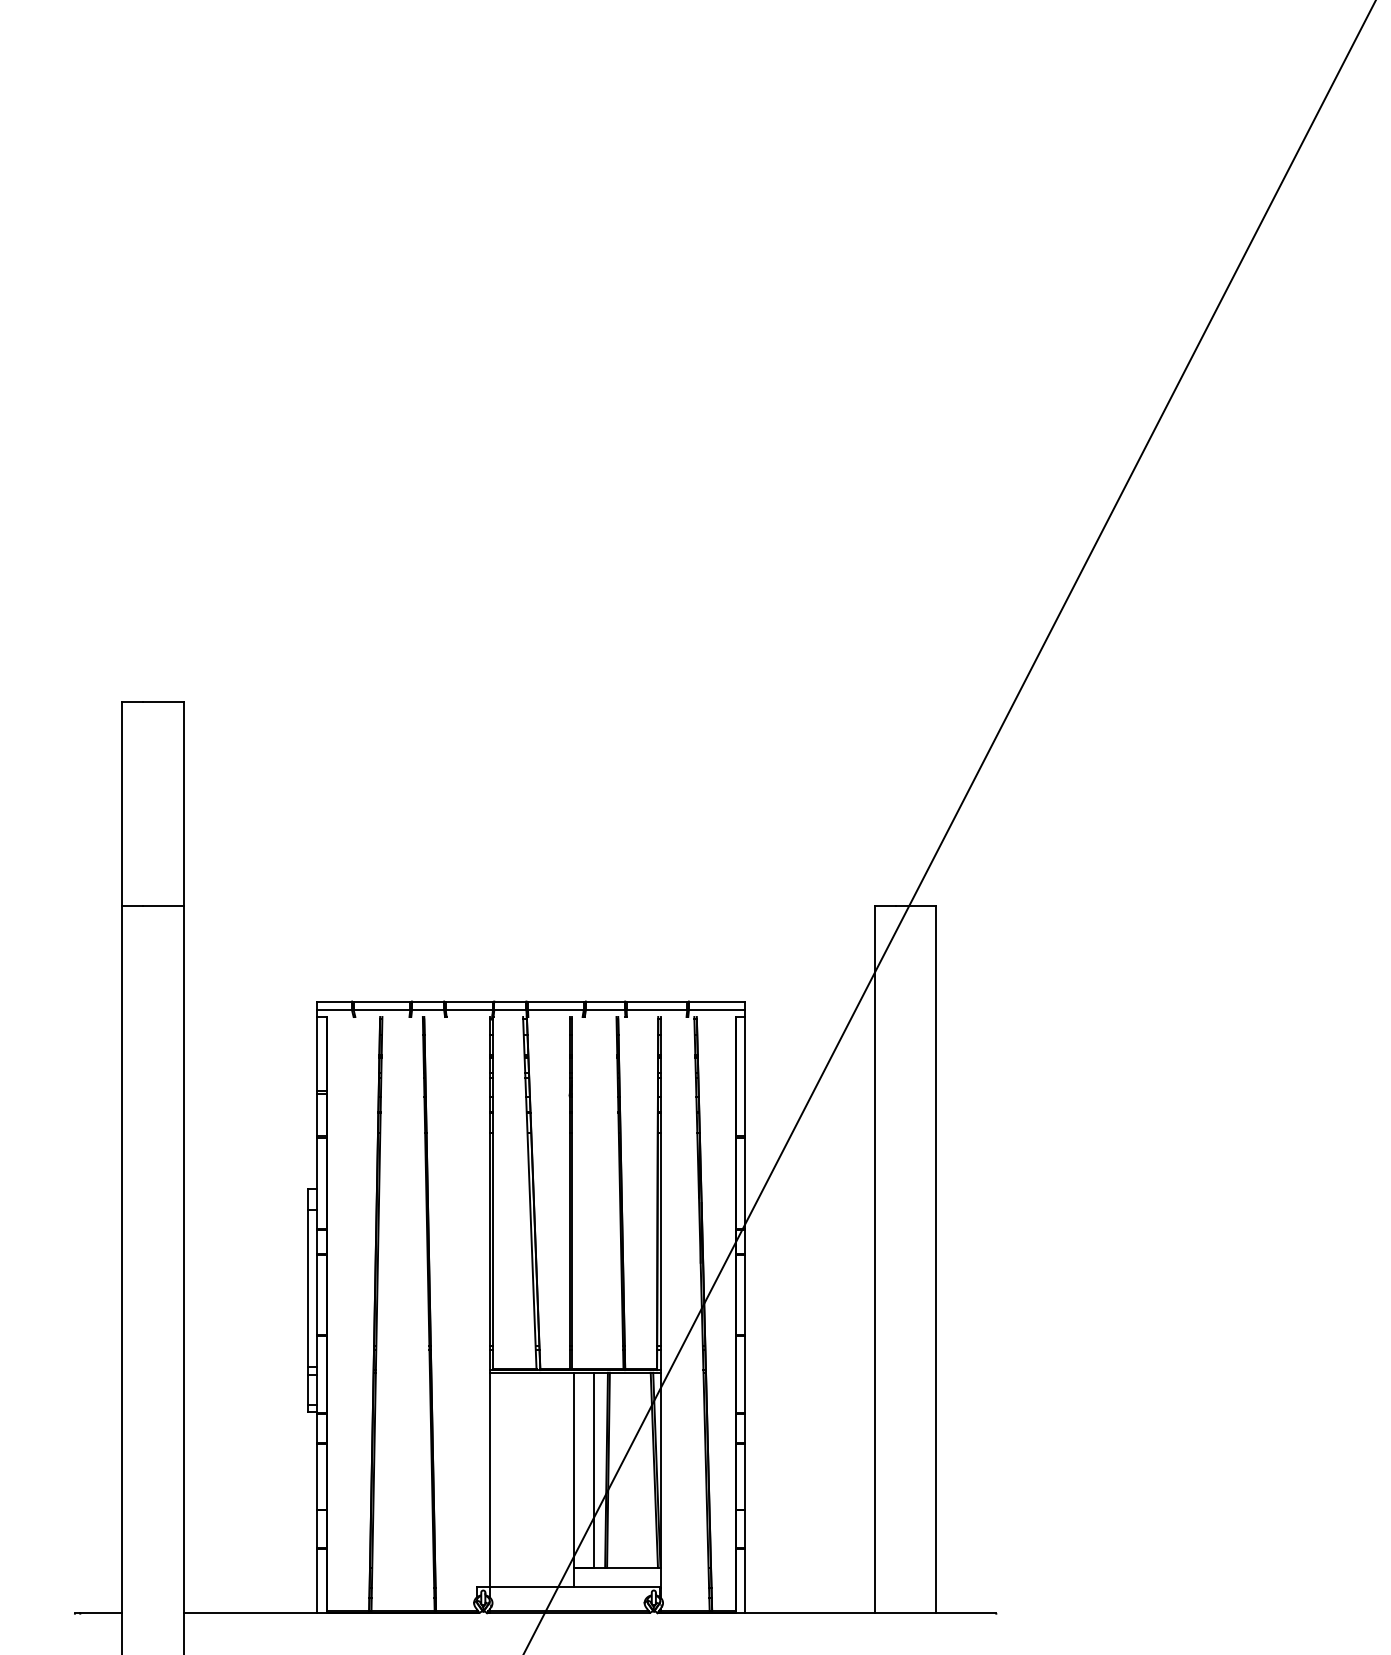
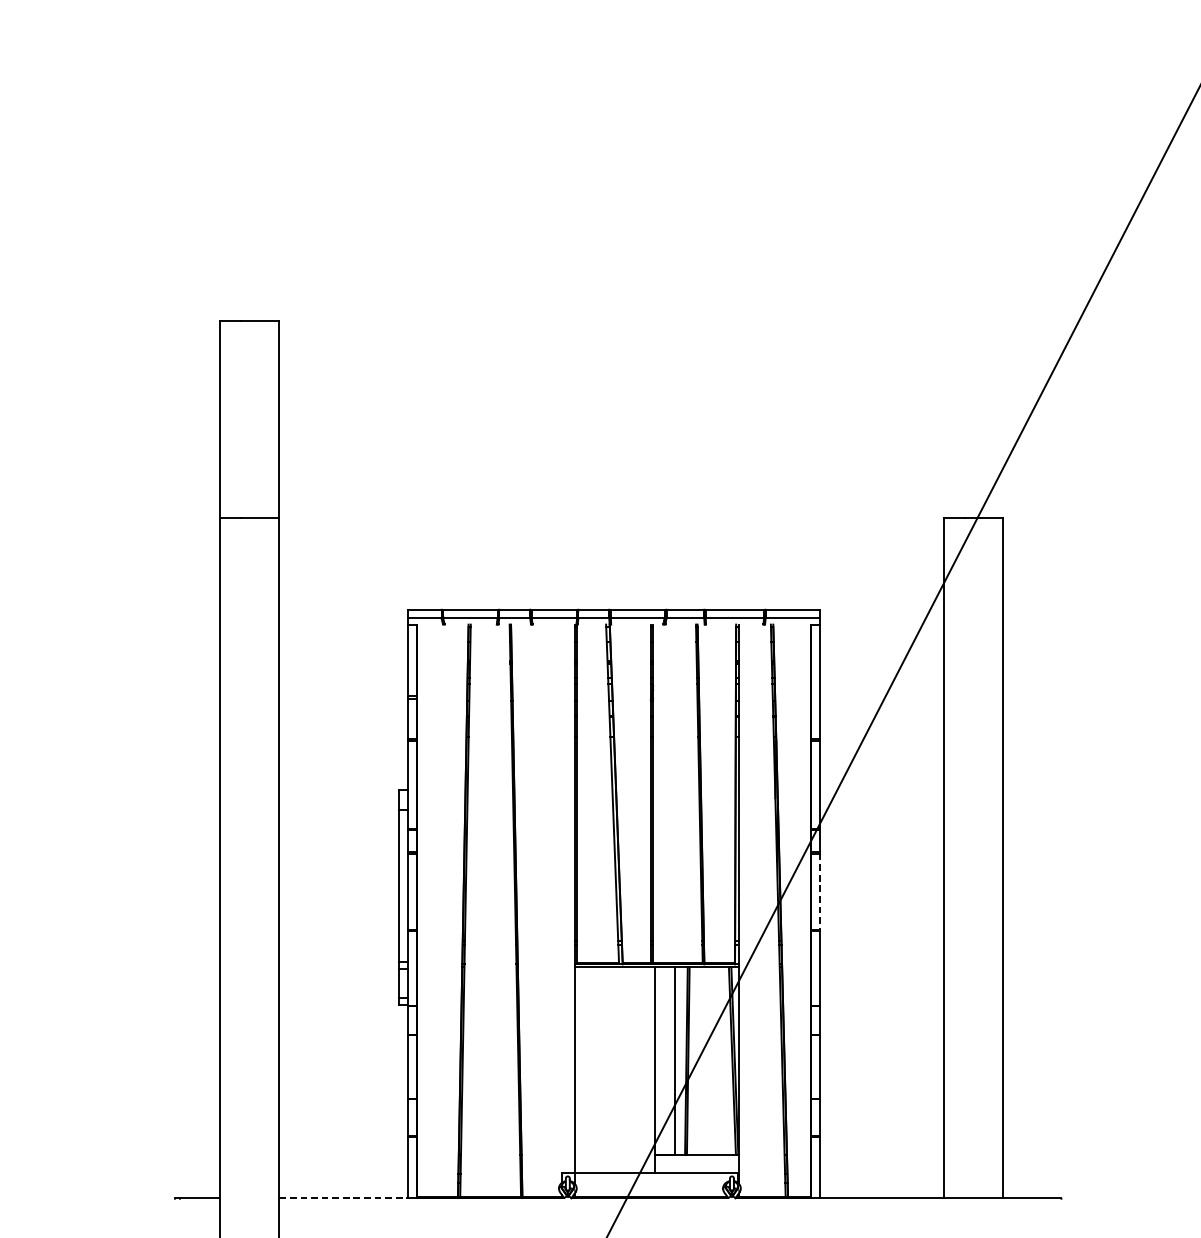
line: (745, 1294) -> (820, 891), solid -> dashed
line: (250, 1613) -> (343, 1198), solid -> dashed

